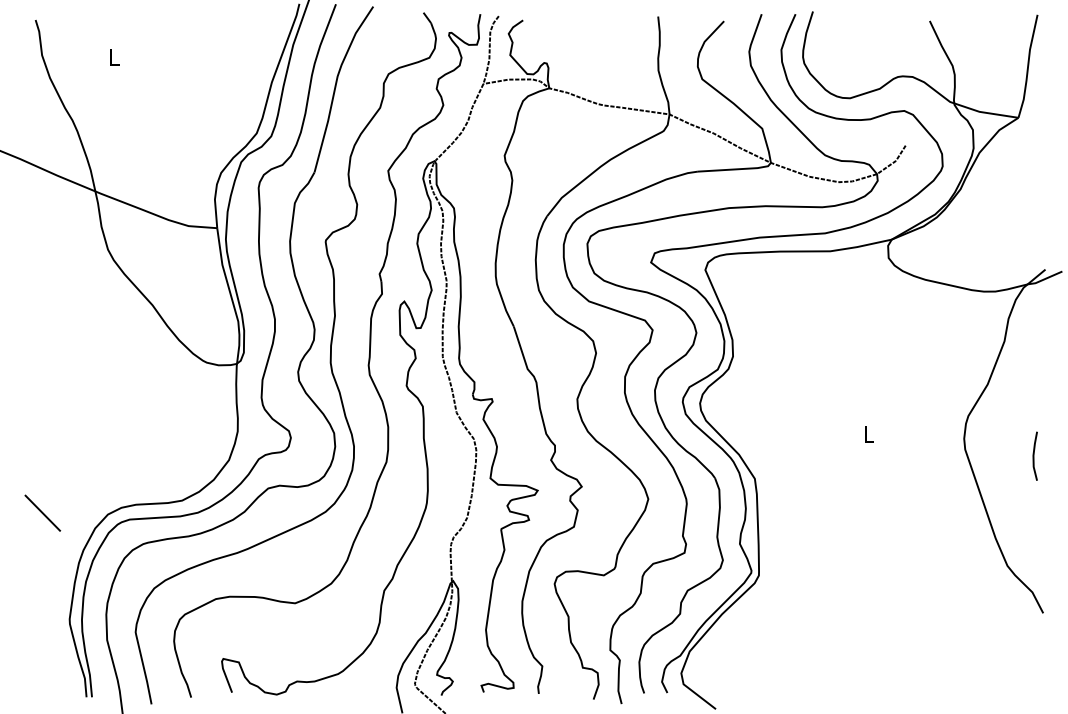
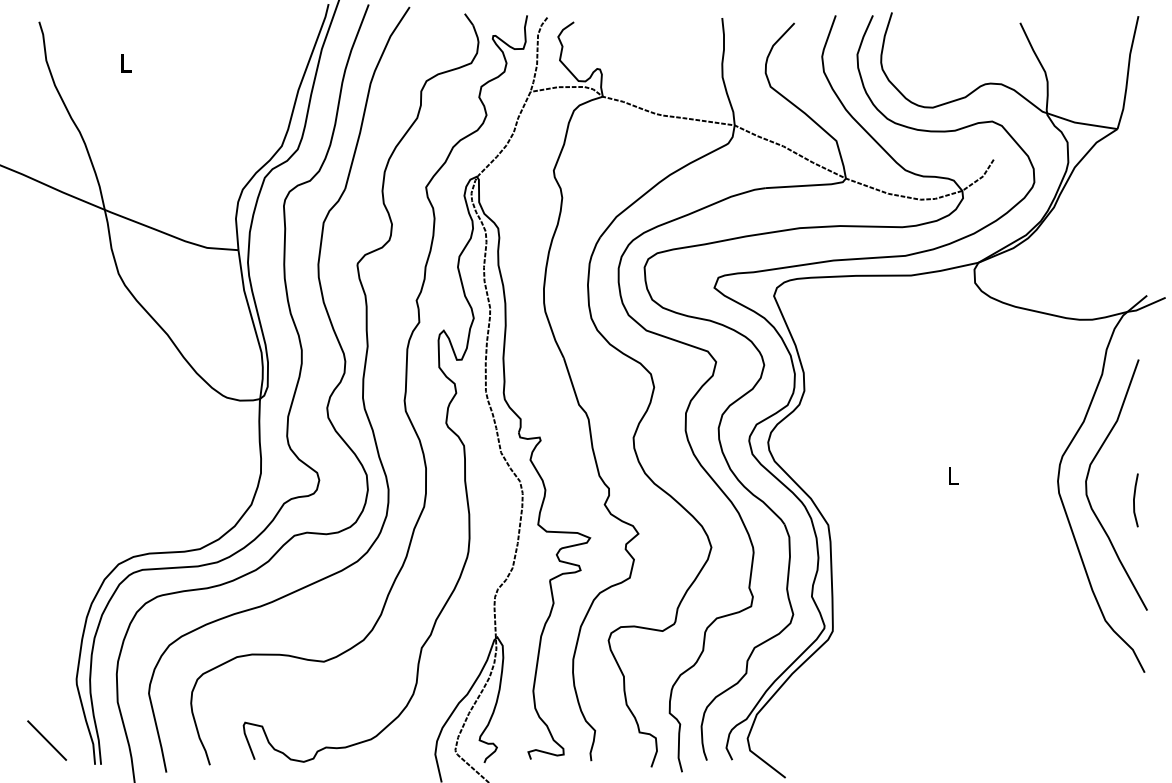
curve: (992, 433) -> (1089, 475), added
line: (42, 512) -> (46, 739), moved

